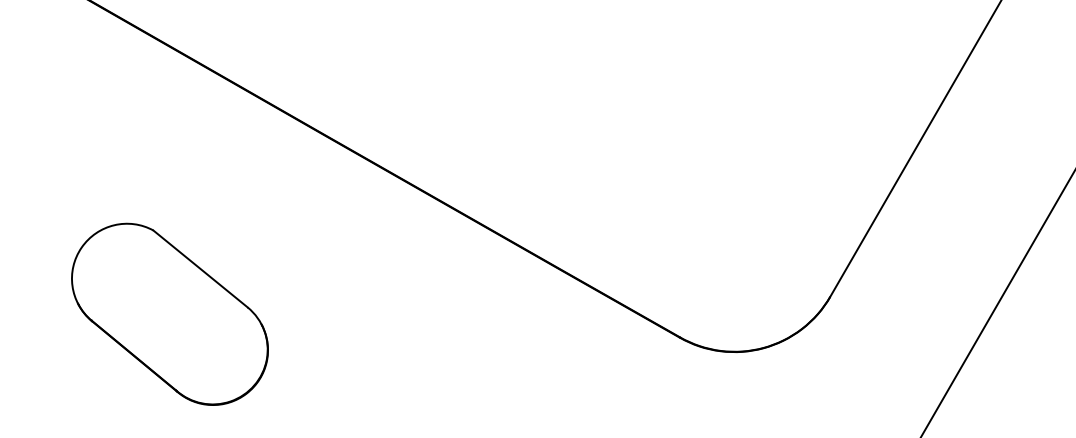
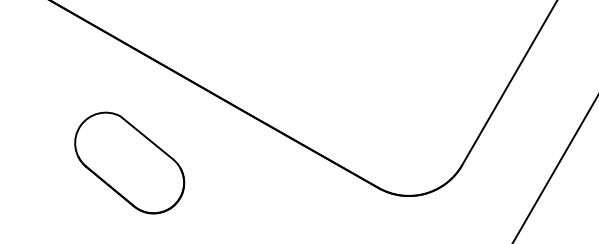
part: (169, 313) -> (129, 162), moved

